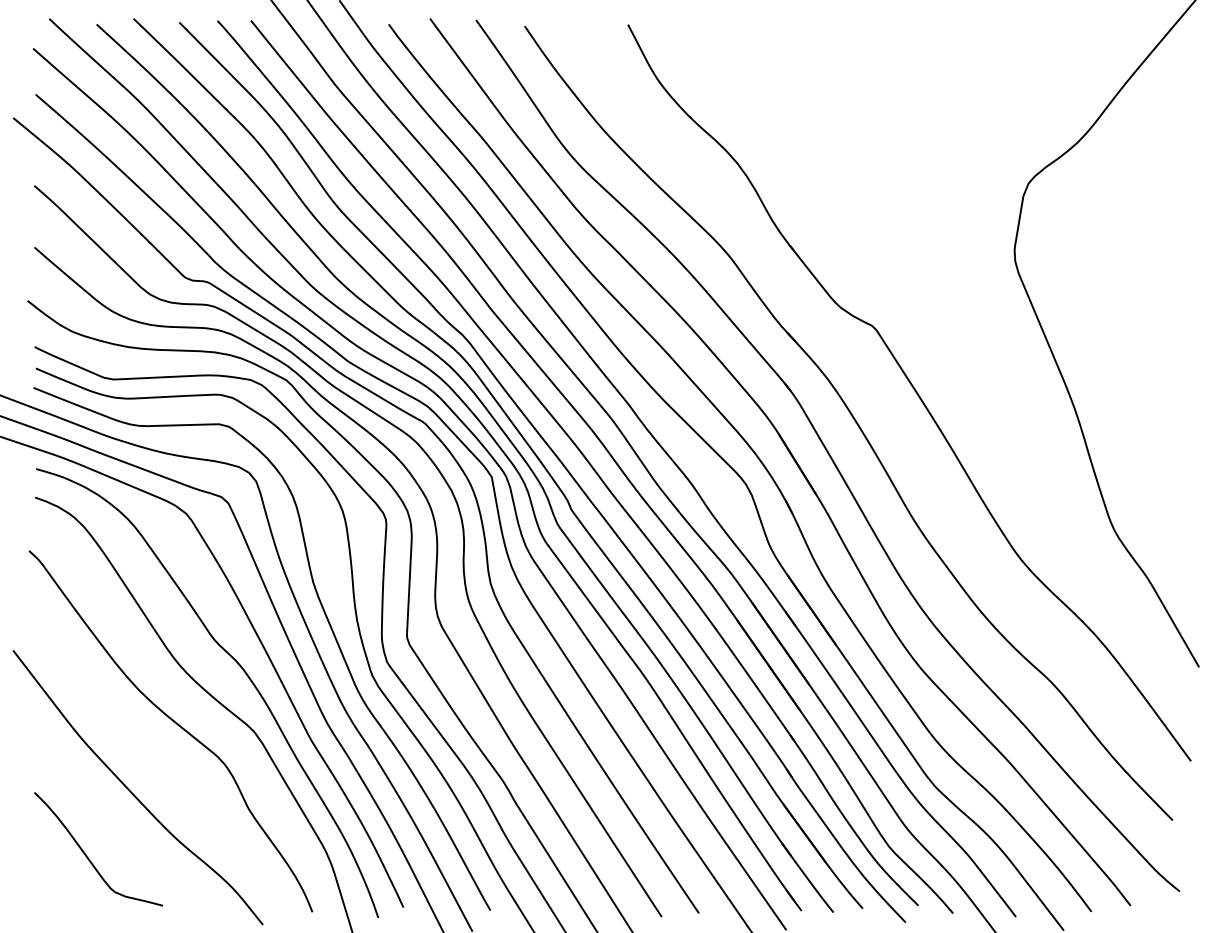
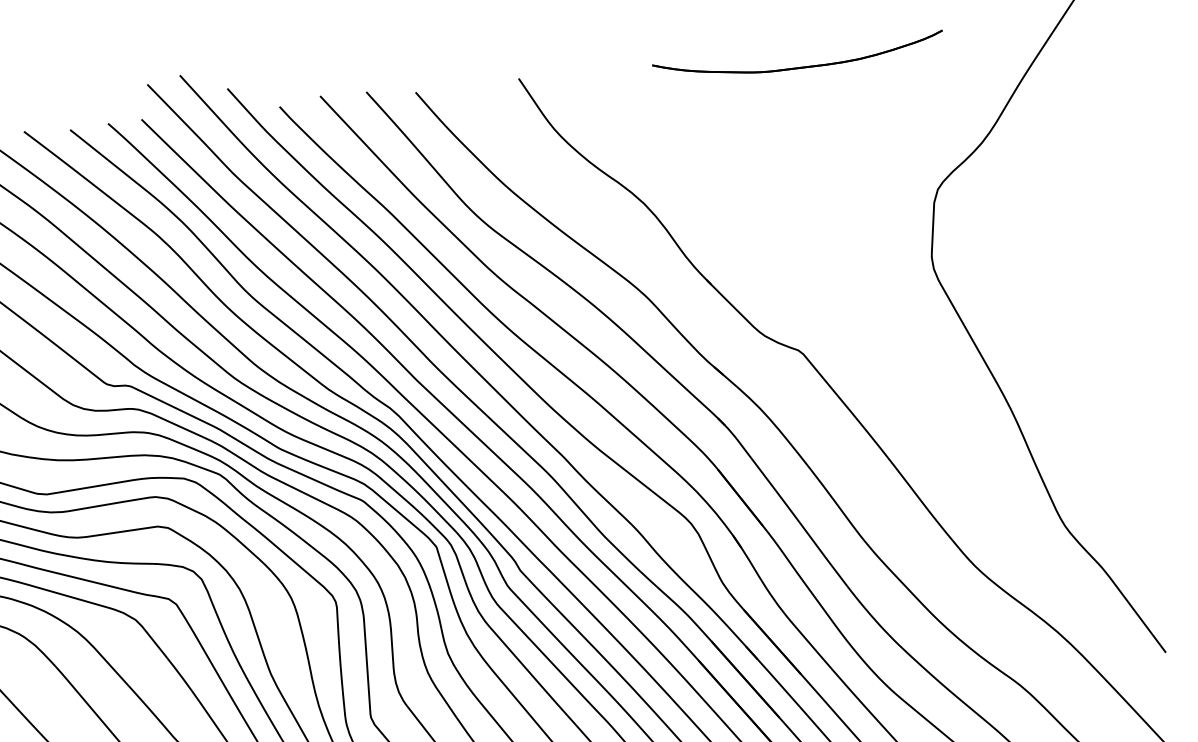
part: (906, 46) -> (799, 67), added

